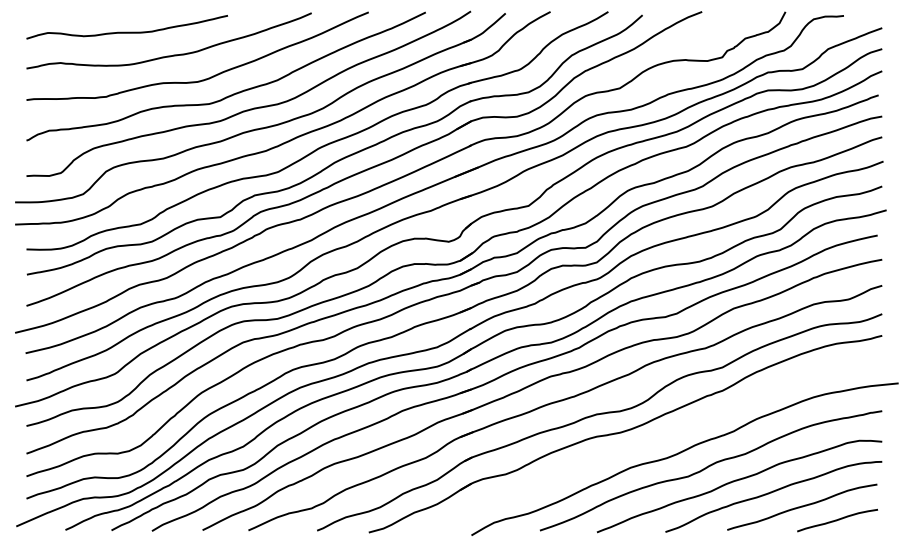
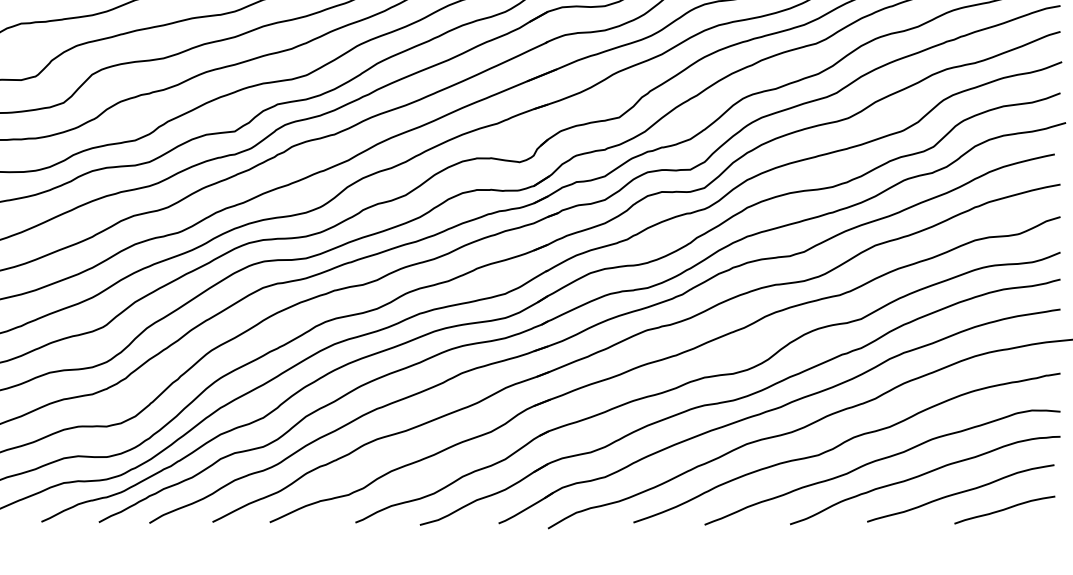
part: (656, 445) -> (778, 416), added

